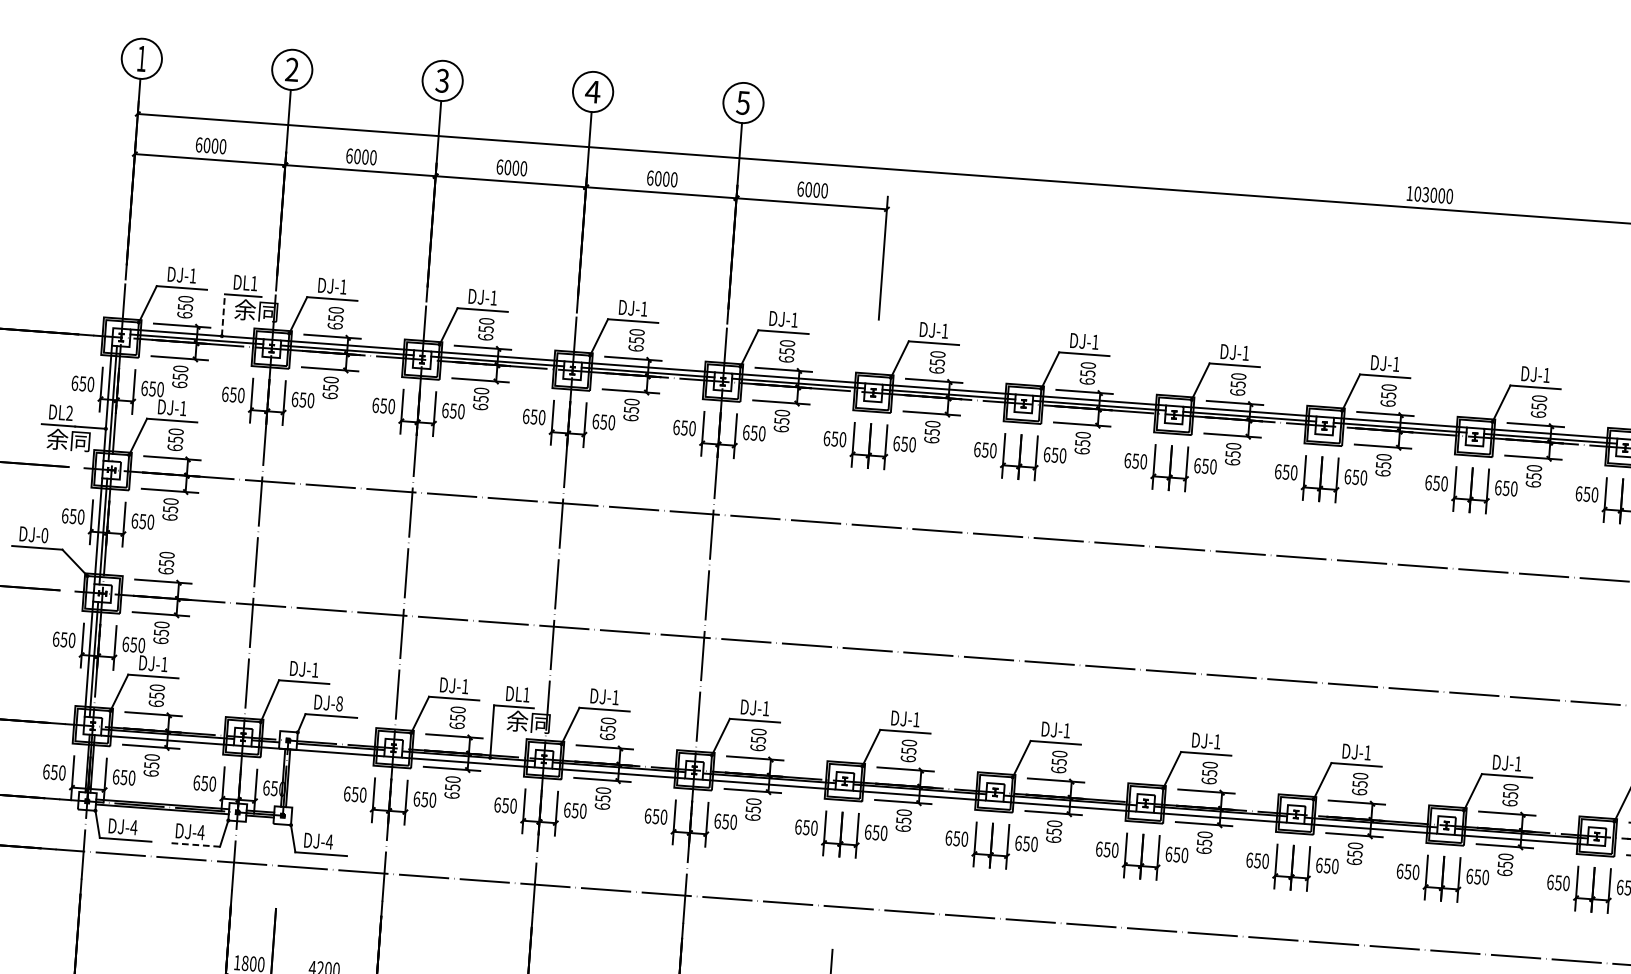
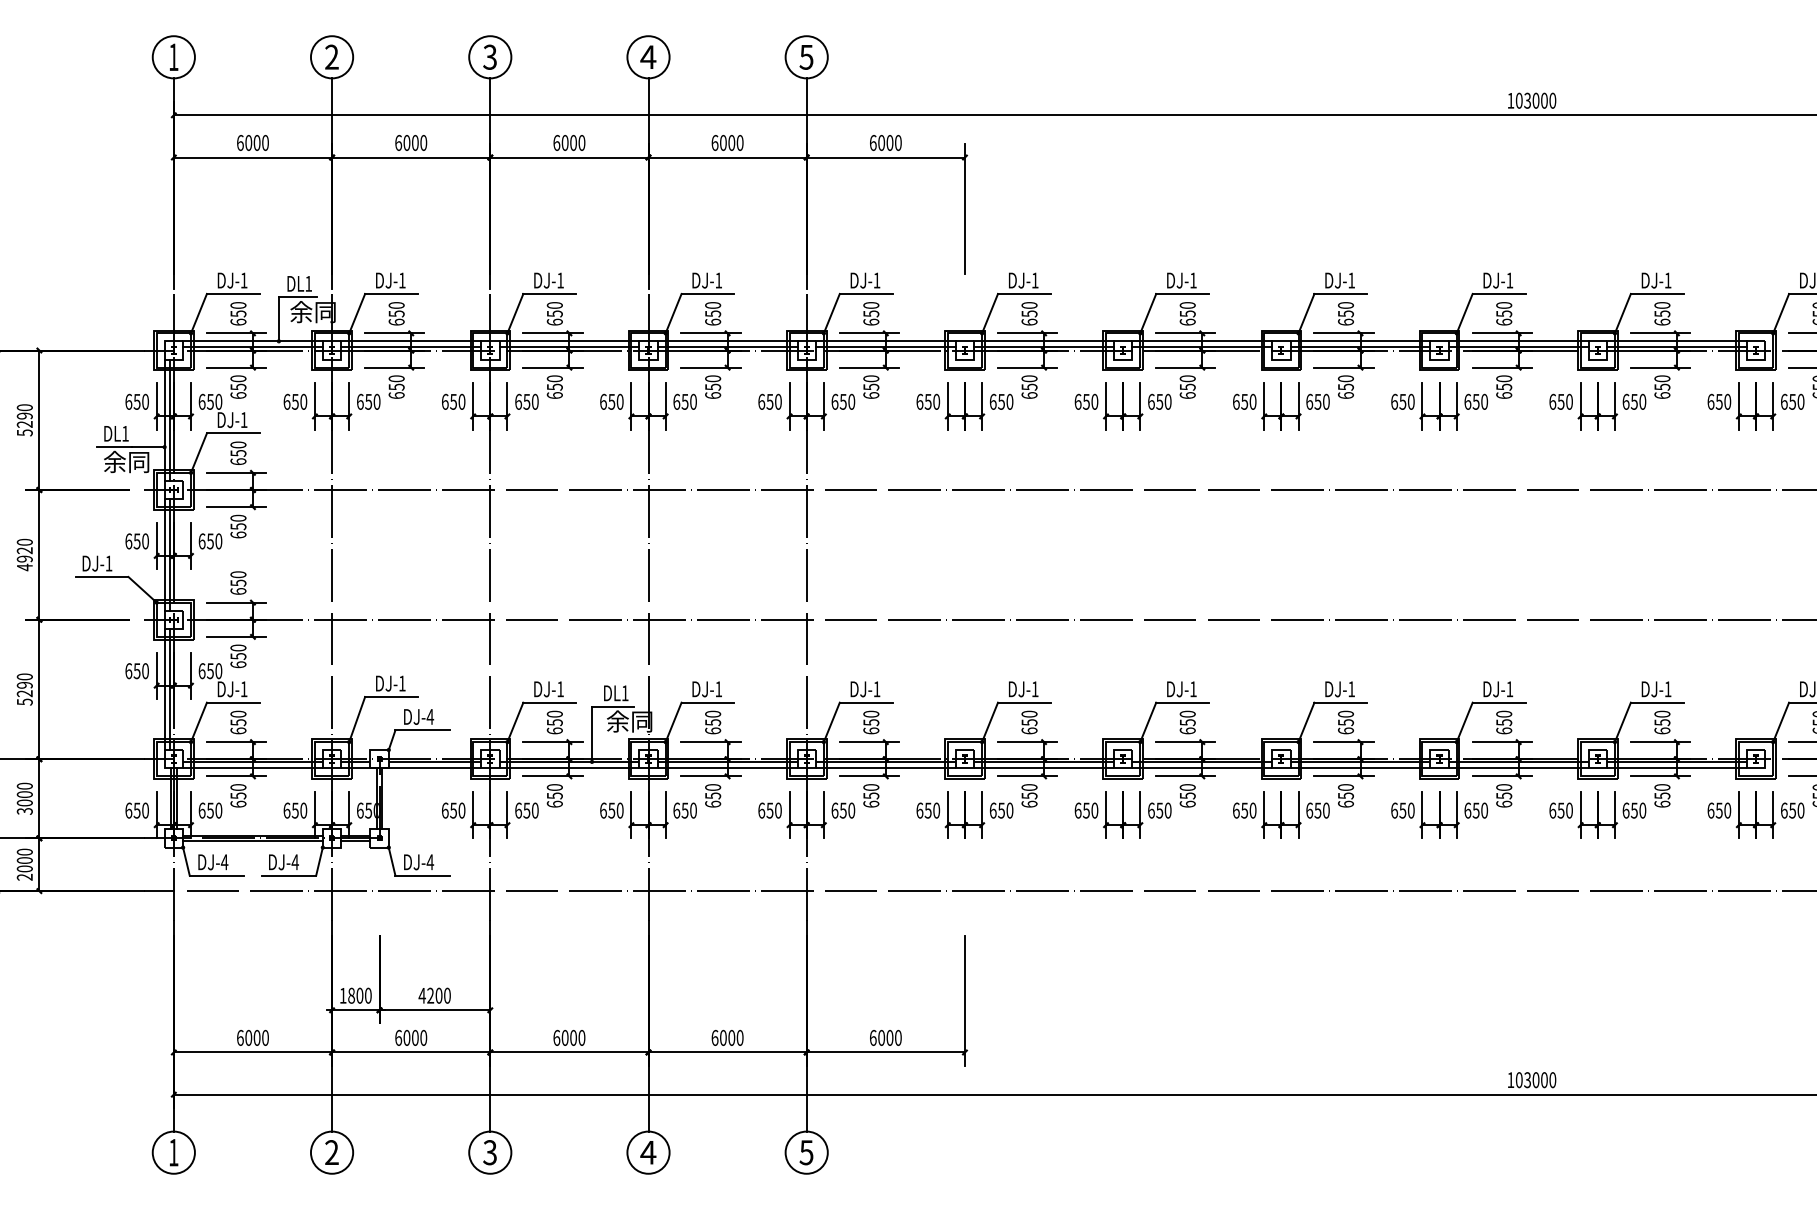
line: (223, 314) -> (278, 318), dashed -> solid
text: (69, 413) -> (125, 433), DL2 -> DL1
text: (44, 535) -> (108, 563), DJ-0 -> DJ-1
text: (339, 703) -> (430, 716), DJ-8 -> DJ-4
line: (193, 844) -> (288, 875), dashed -> solid

